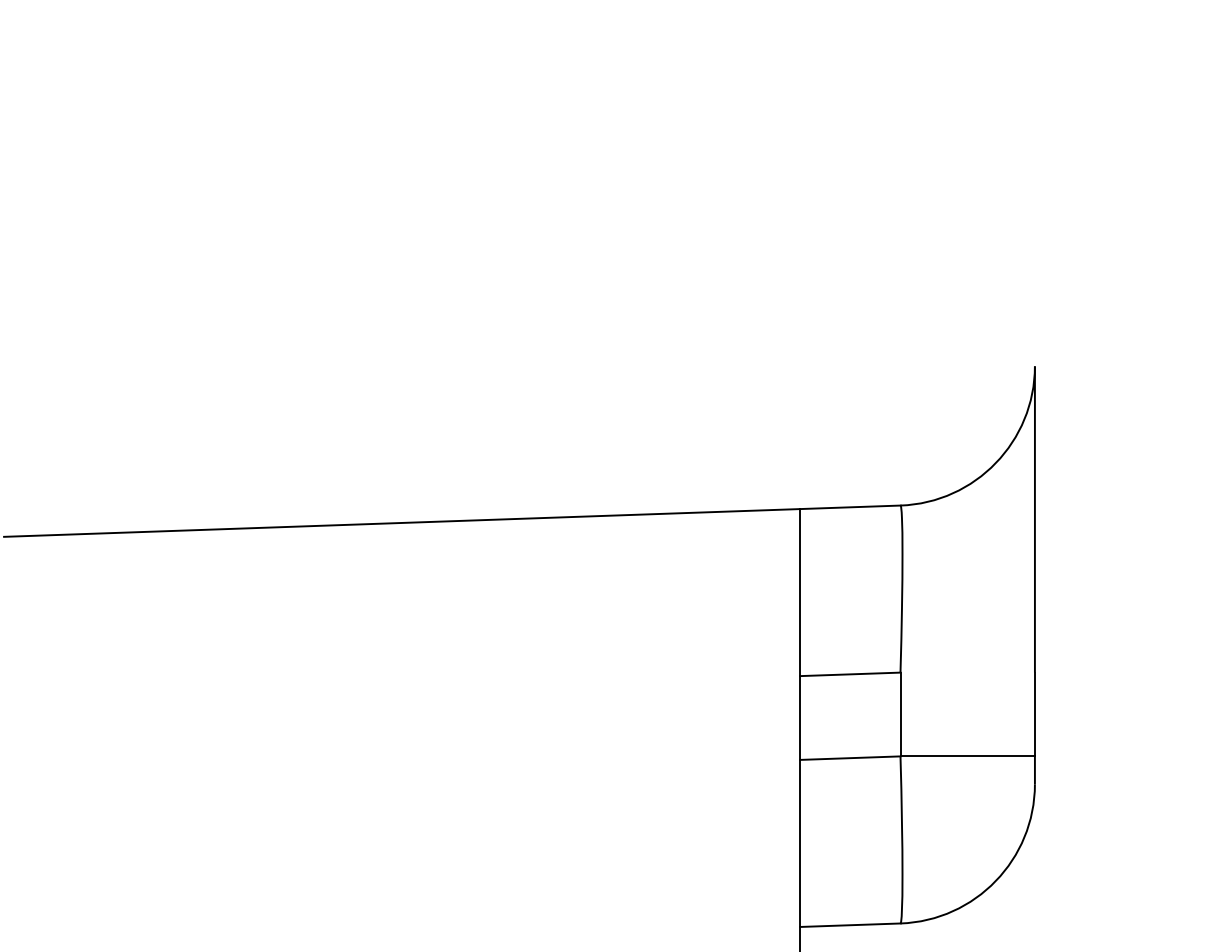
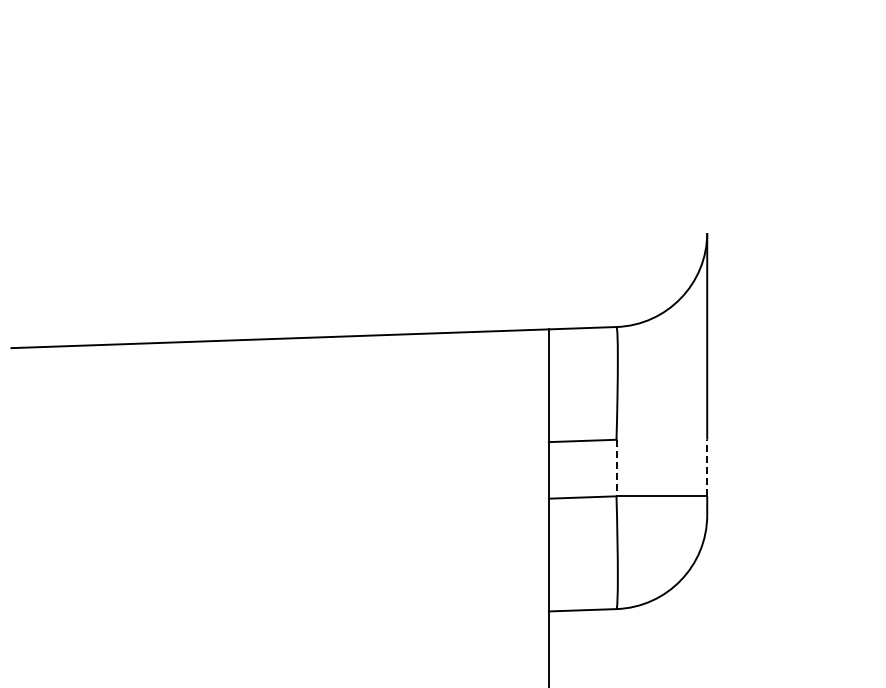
line: (1035, 713) -> (707, 467), solid -> dashed
line: (900, 715) -> (616, 468), solid -> dashed

